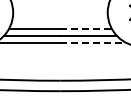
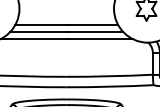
line: (86, 29) -> (92, 25), dashed -> solid
line: (94, 43) -> (100, 39), dashed -> solid

